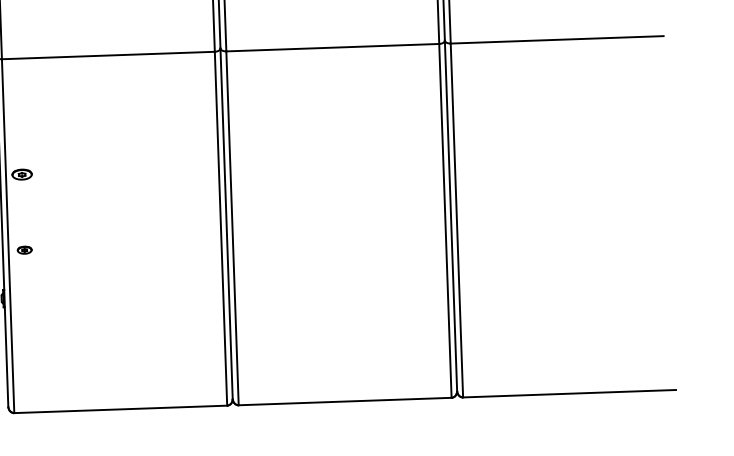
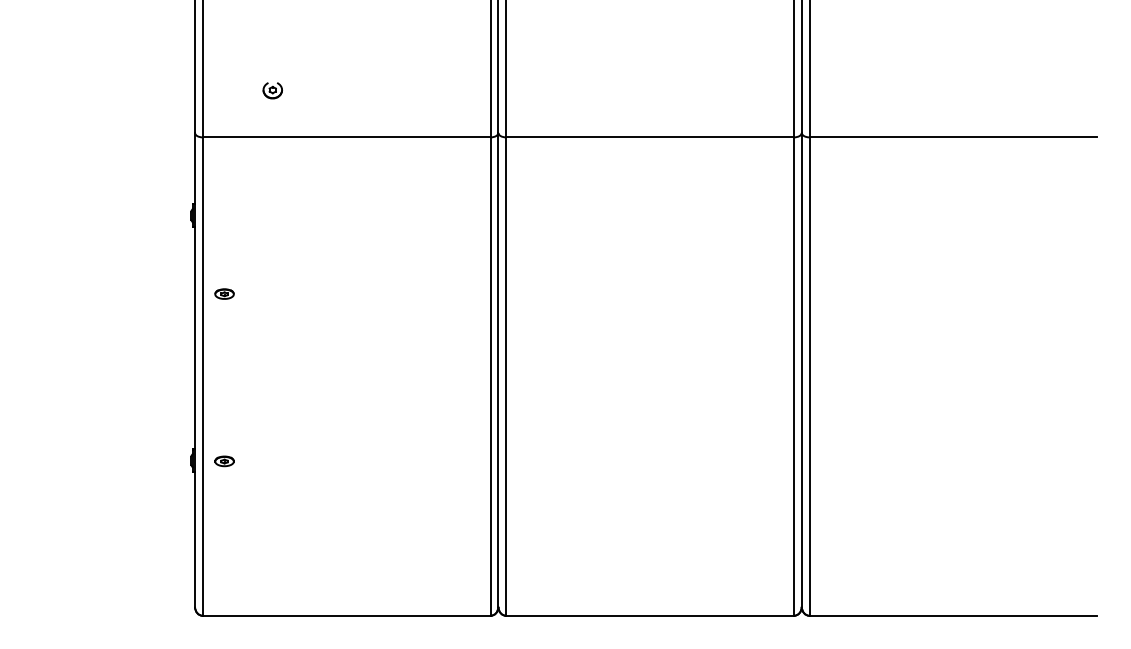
part: (52, 22) -> (272, 90), added
part: (22, 174) -> (224, 293), size x0.71
part: (24, 250) -> (224, 461), moved

